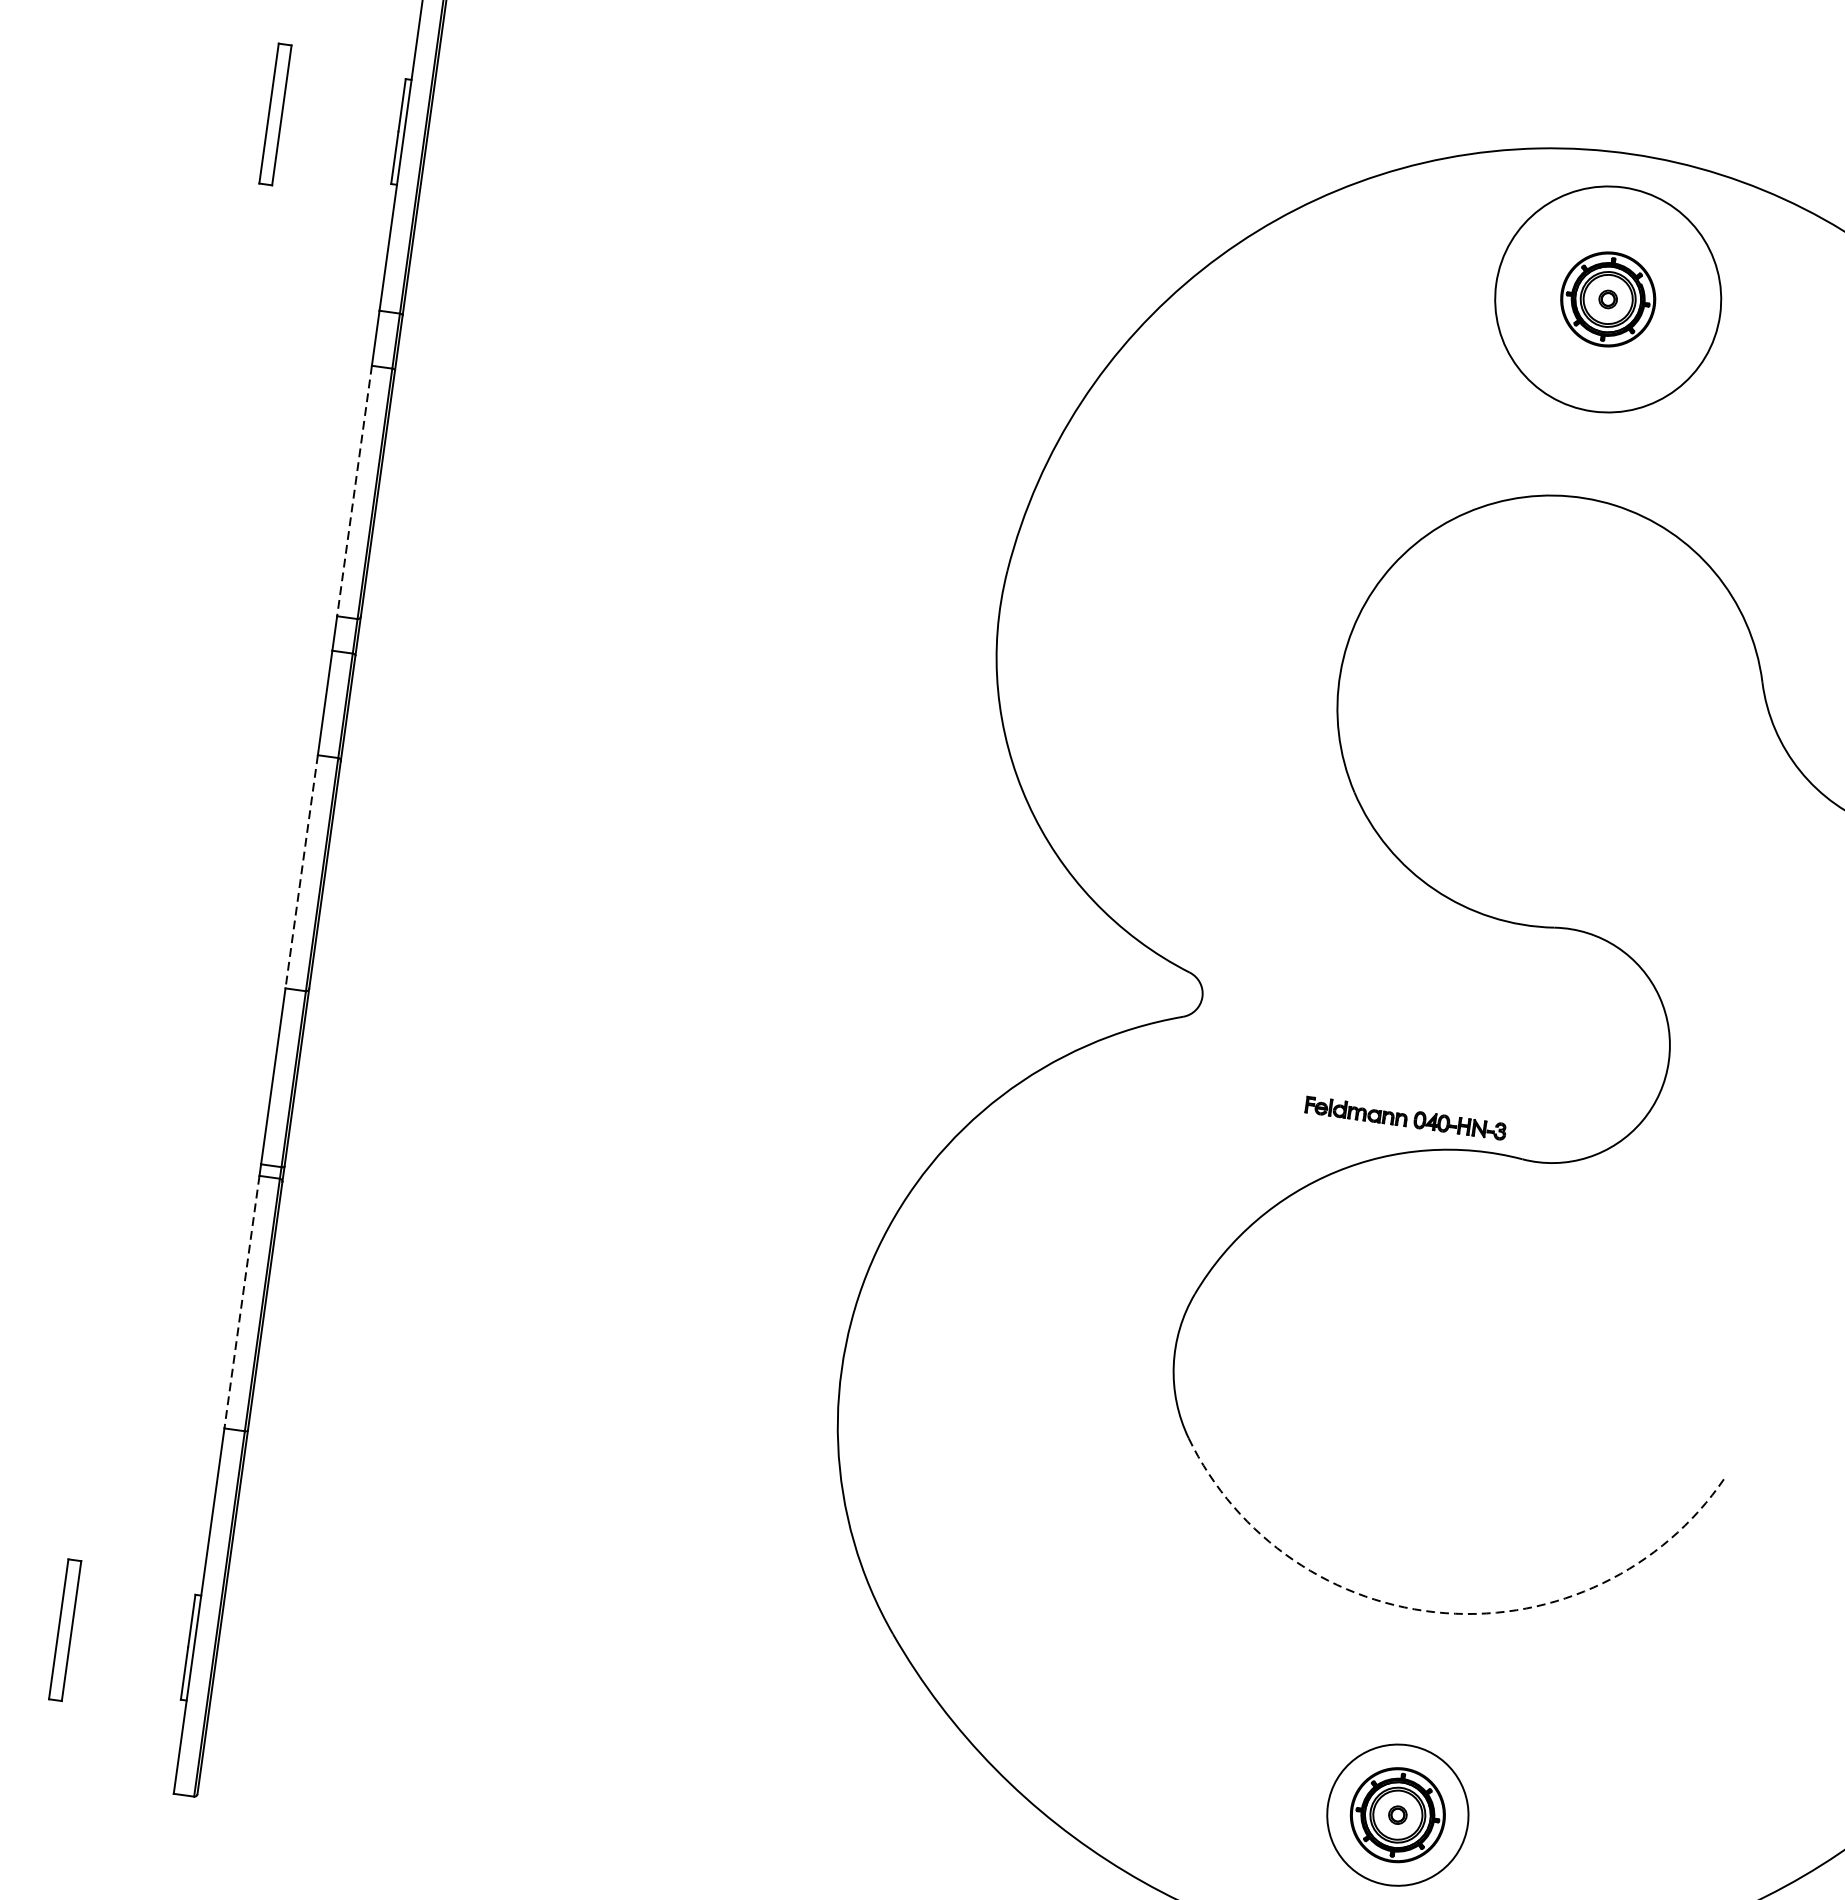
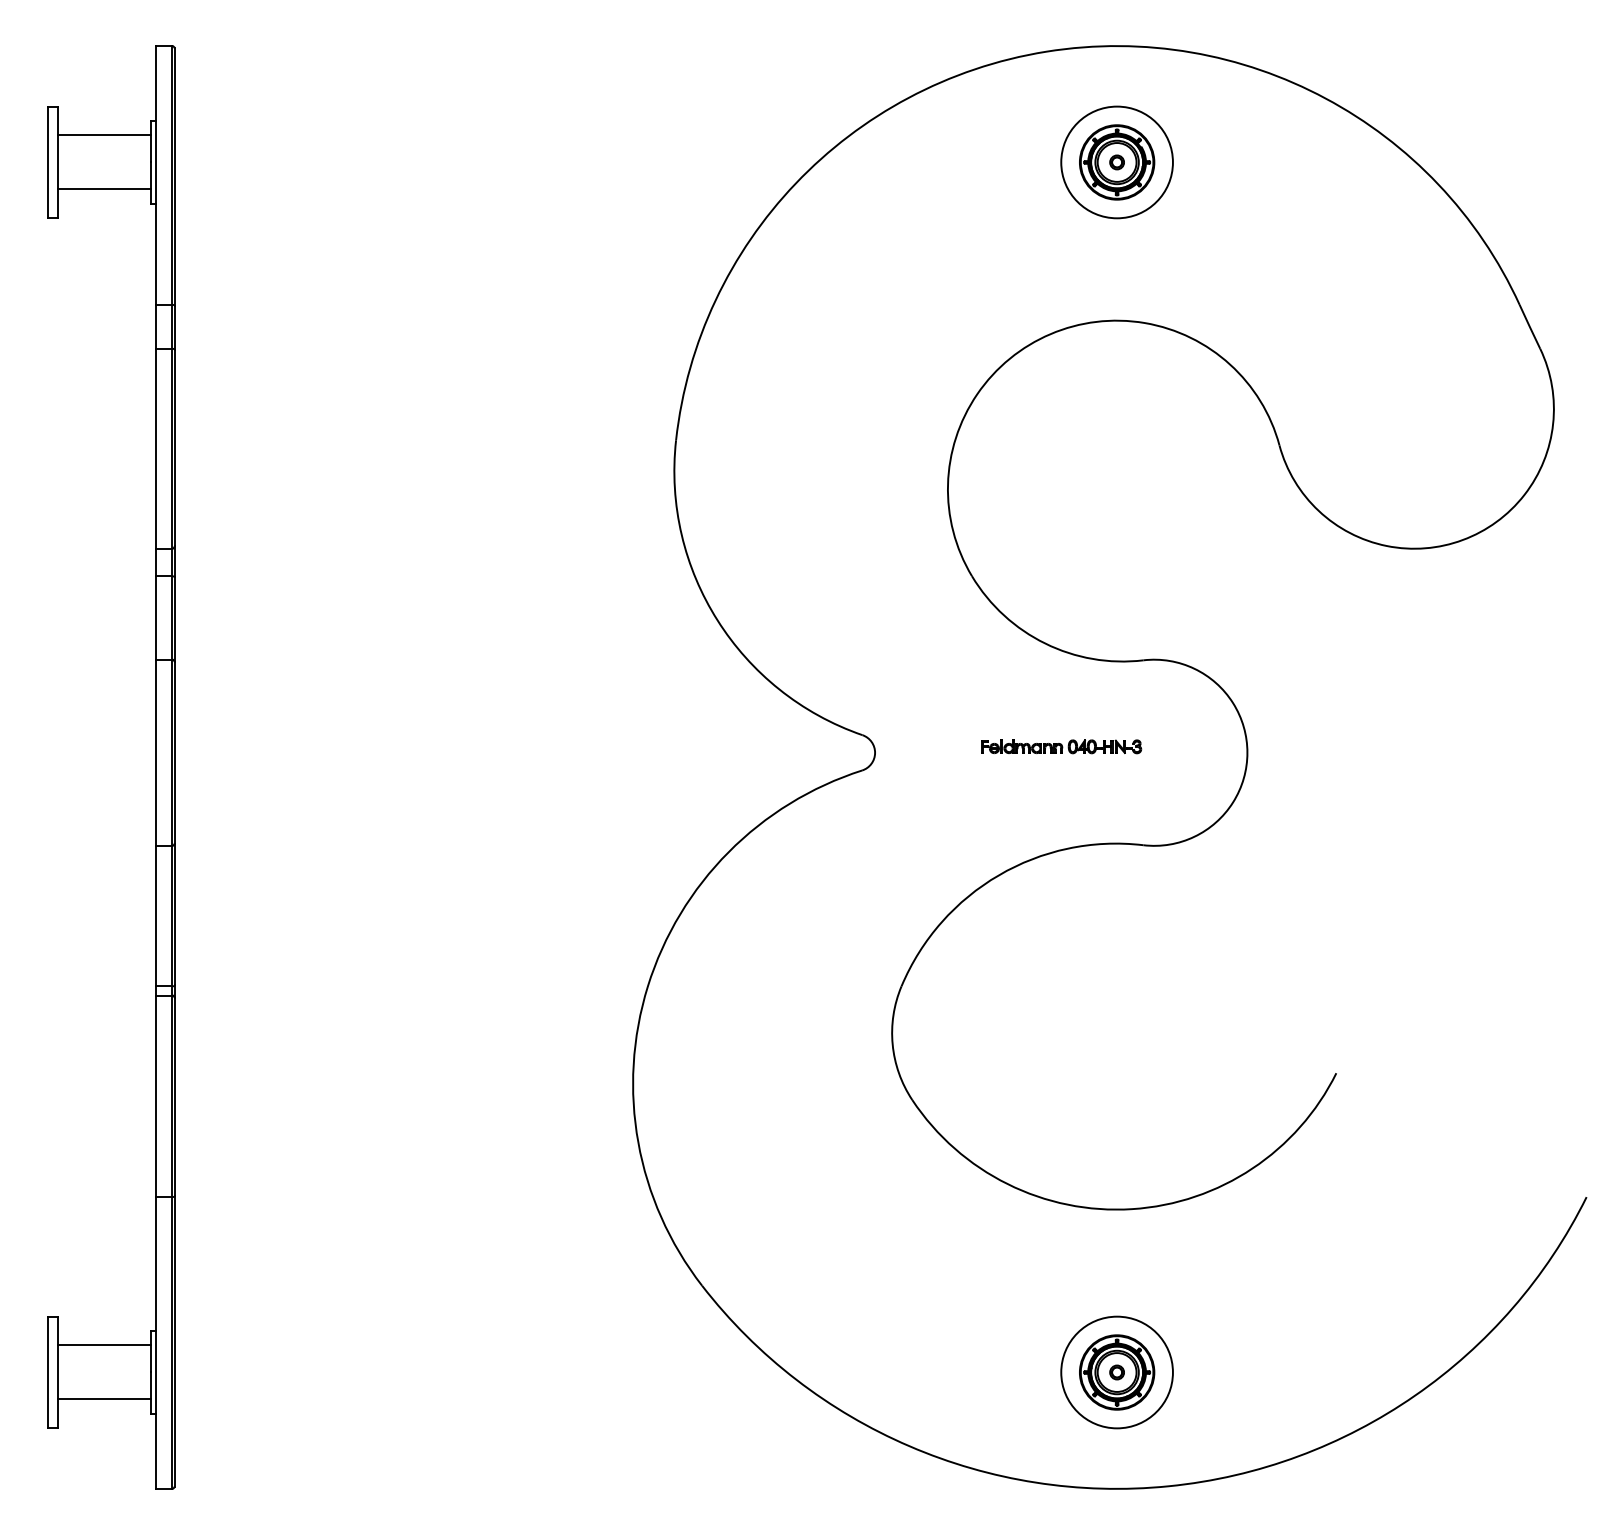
line: (344, 89) -> (104, 135), added
line: (335, 157) -> (104, 189), added
circle: (1607, 299) -> (1116, 162), size x0.62
line: (353, 490) -> (155, 448), dashed -> solid
line: (300, 872) -> (155, 753), dashed -> solid
part: (1405, 1117) -> (1061, 746), moved
line: (241, 1302) -> (155, 1096), dashed -> solid
line: (134, 1605) -> (104, 1345), added
arc: (1445, 1613) -> (1132, 1209), dashed -> solid
line: (124, 1672) -> (104, 1399), added

